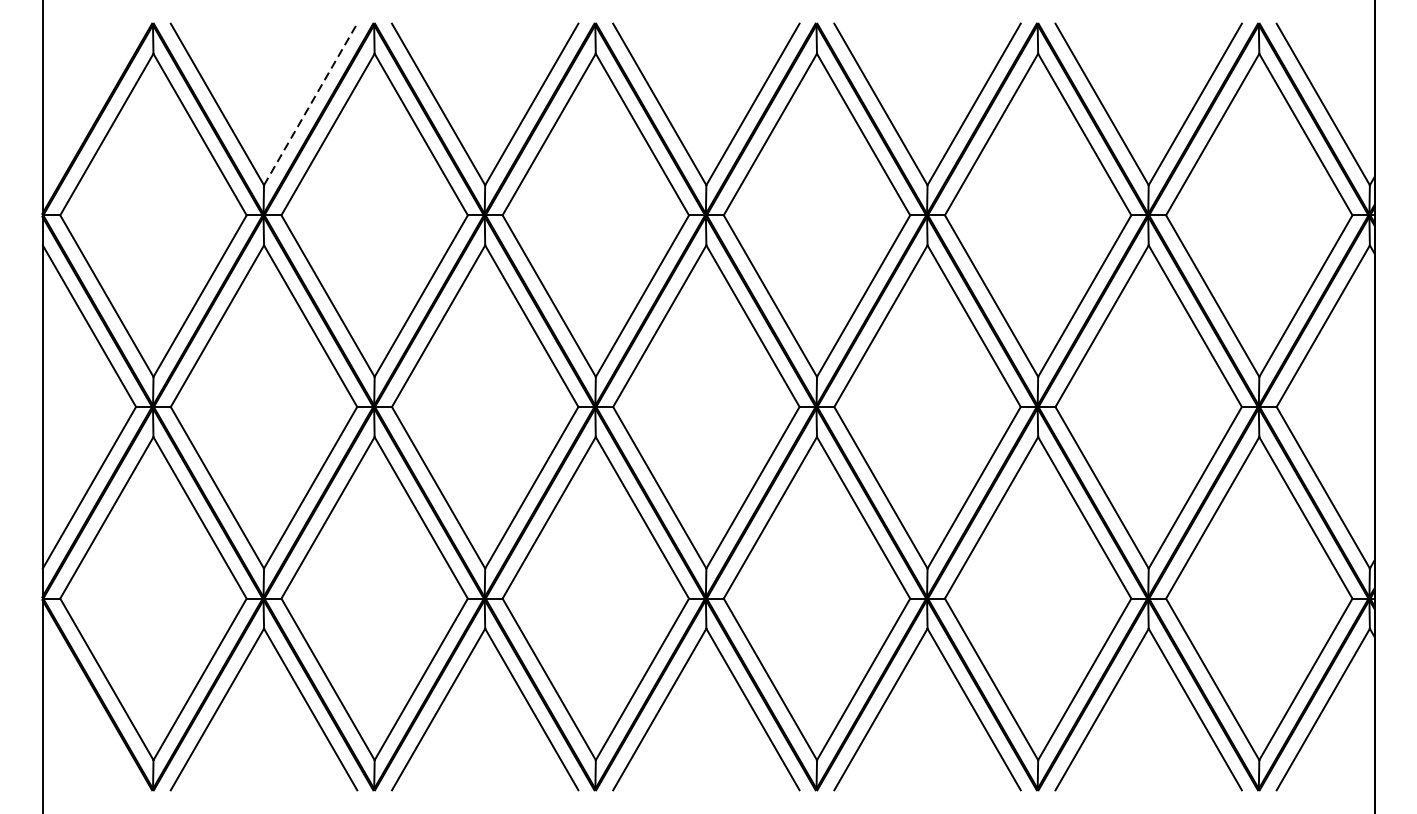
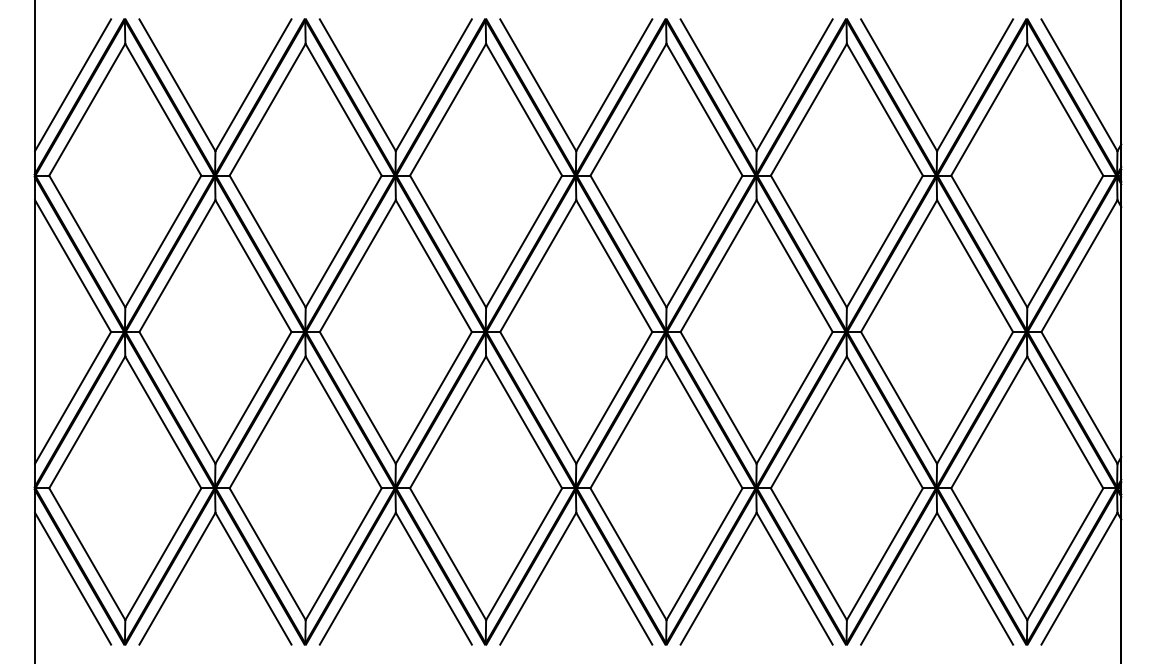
line: (310, 103) -> (253, 84), dashed -> solid
line: (89, 104) -> (73, 85), added
line: (89, 709) -> (73, 578), added

